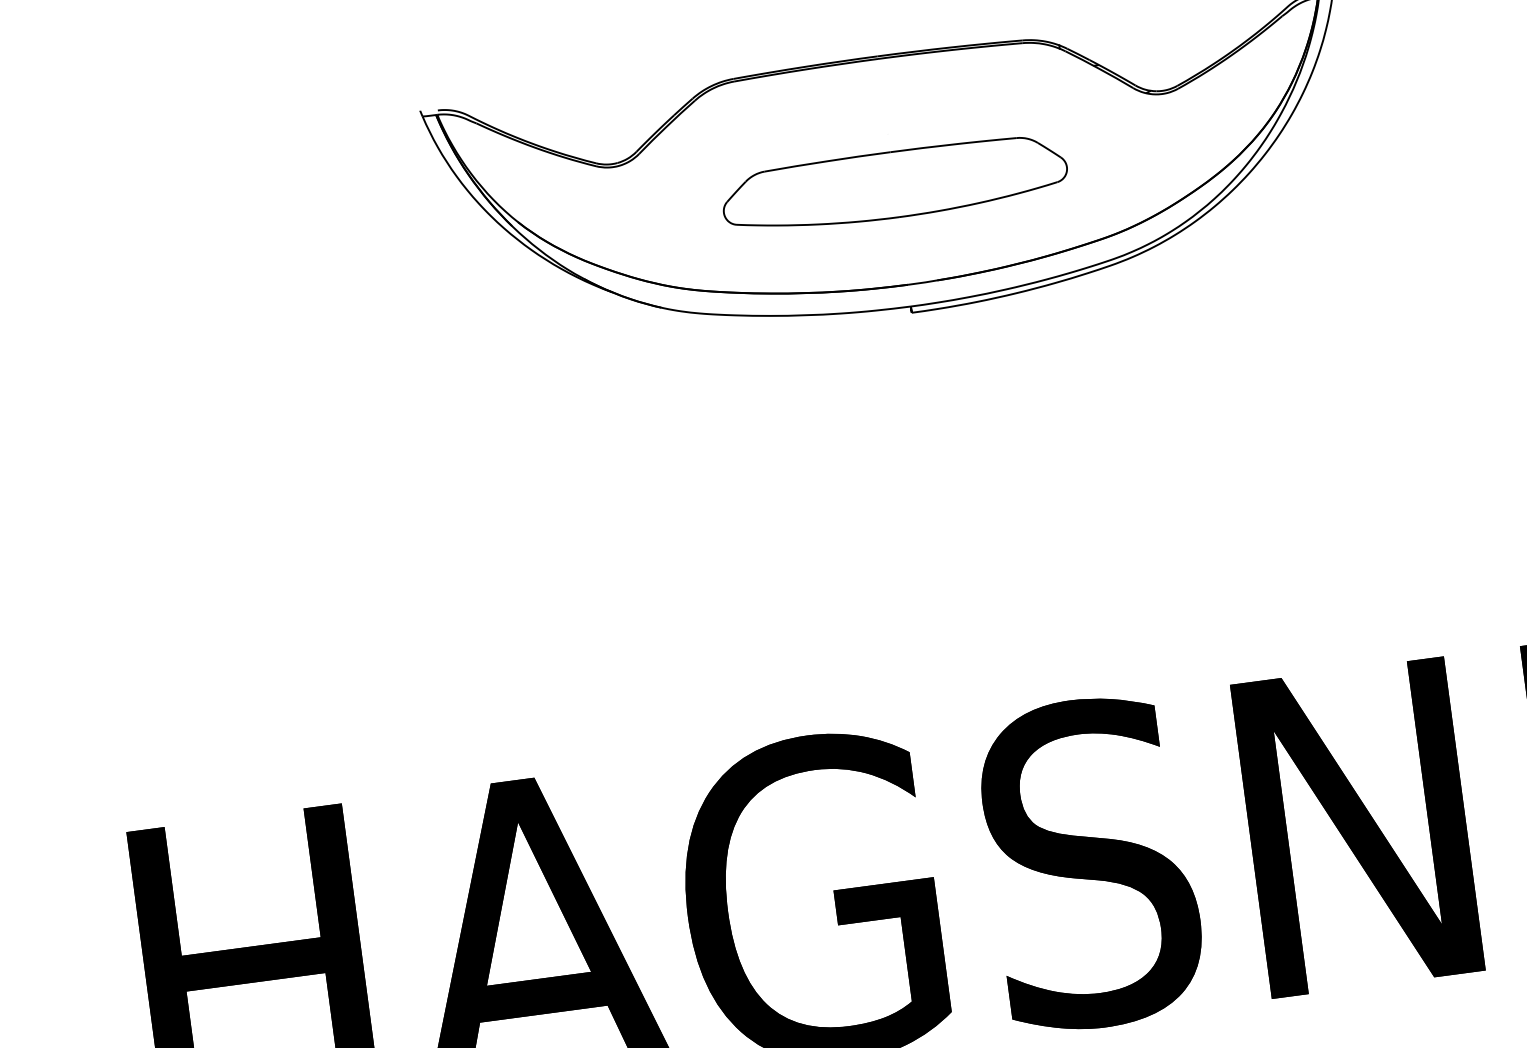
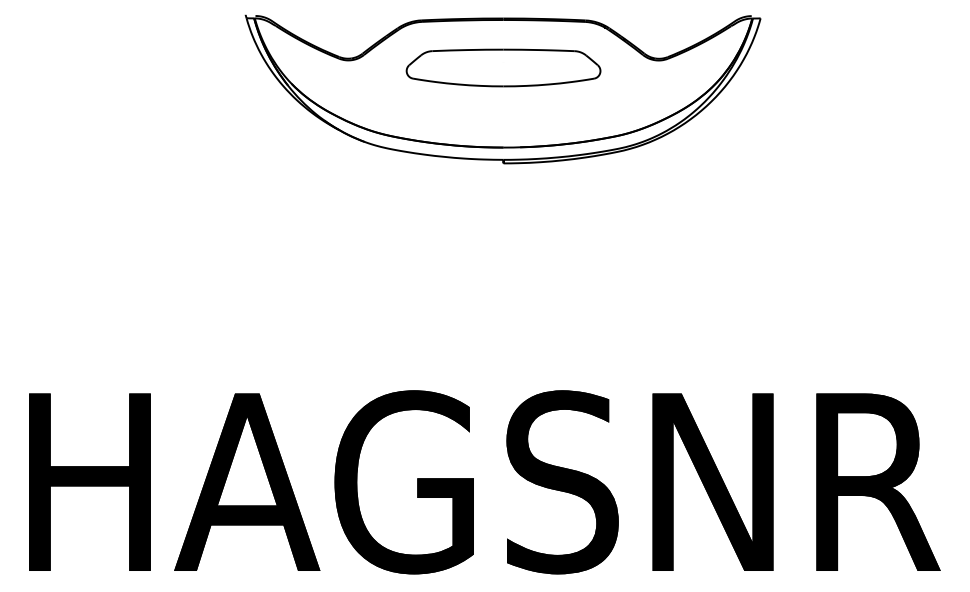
part: (894, 183) -> (503, 67), moved

